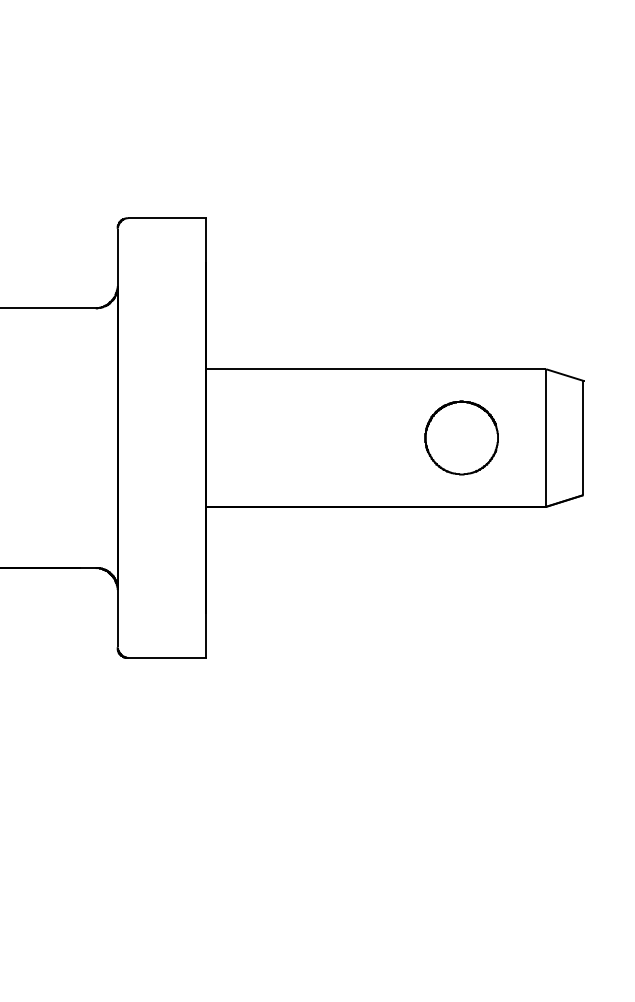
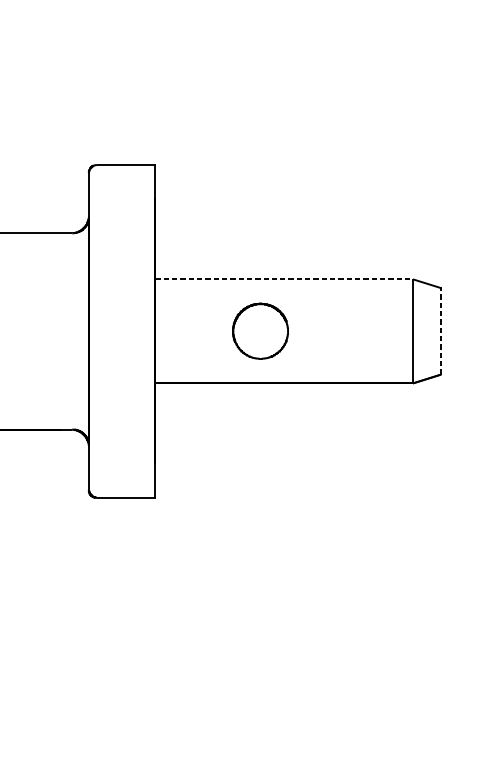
line: (376, 369) -> (284, 279), solid -> dashed
part: (461, 437) -> (260, 330), moved
line: (583, 437) -> (441, 330), solid -> dashed

